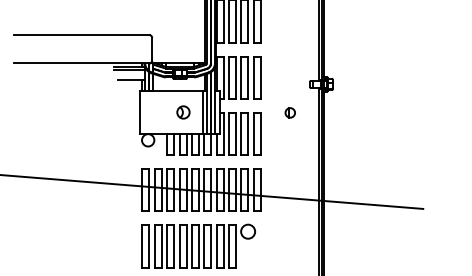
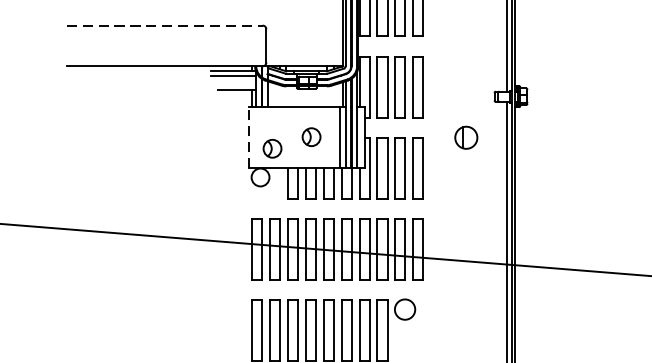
line: (81, 35) -> (164, 25), solid -> dashed
line: (139, 111) -> (247, 135), solid -> dashed
part: (289, 112) -> (464, 137), size x1.6
part: (156, 120) -> (272, 148), added

